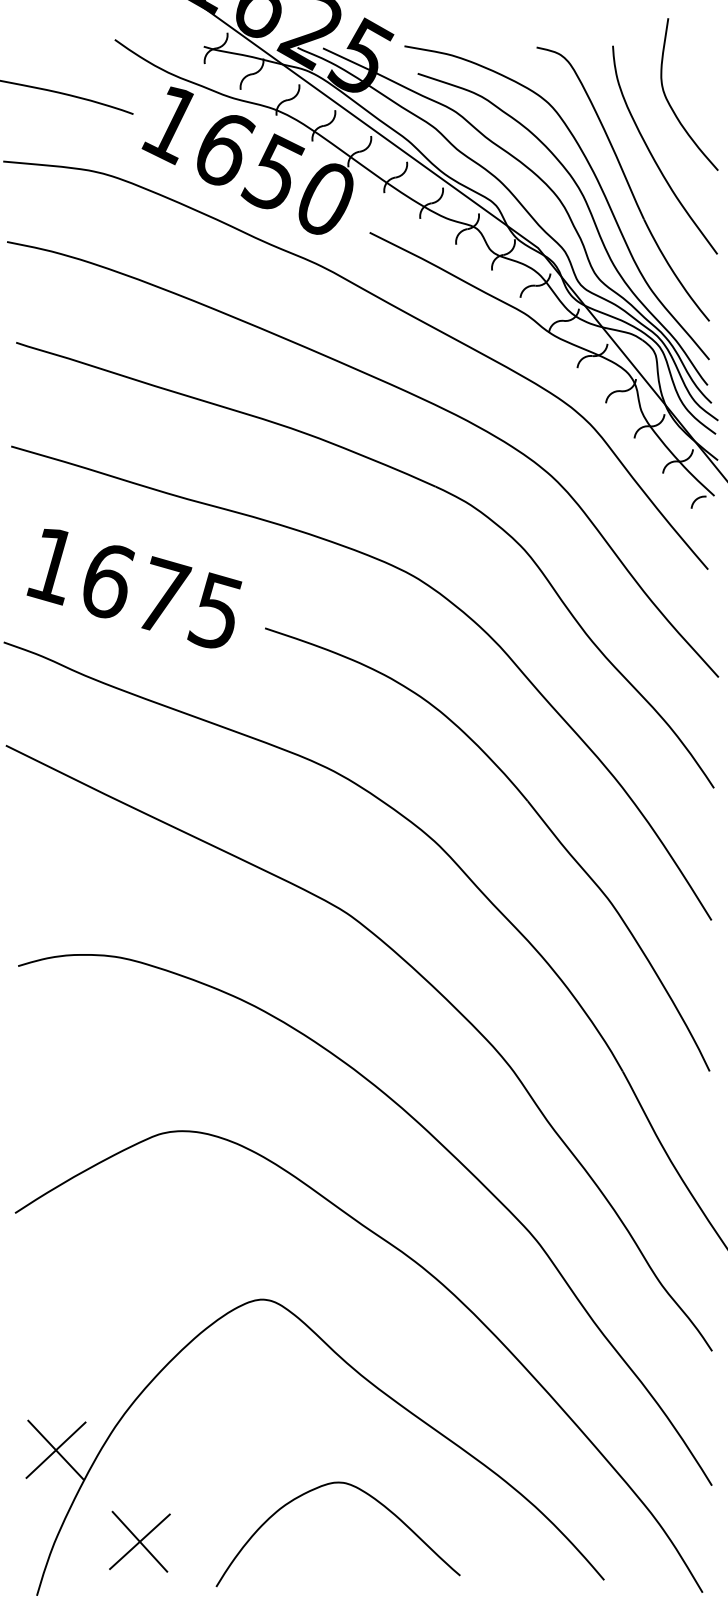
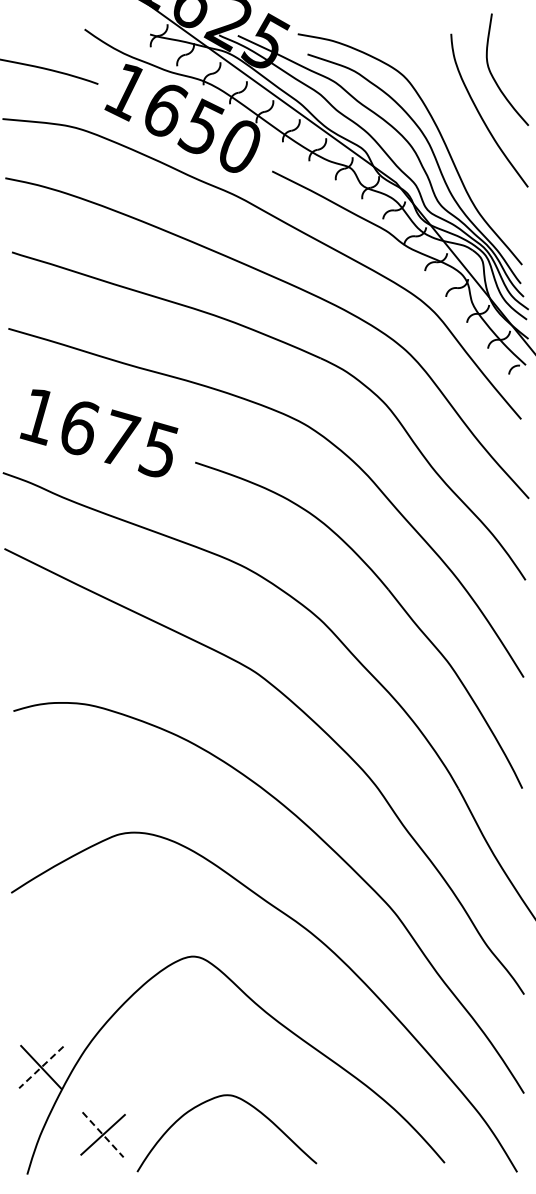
part: (622, 183) -> (458, 135), removed
line: (56, 1450) -> (41, 1067), solid -> dashed
curve: (361, 1492) -> (244, 1102), moved
line: (140, 1541) -> (103, 1134), solid -> dashed

